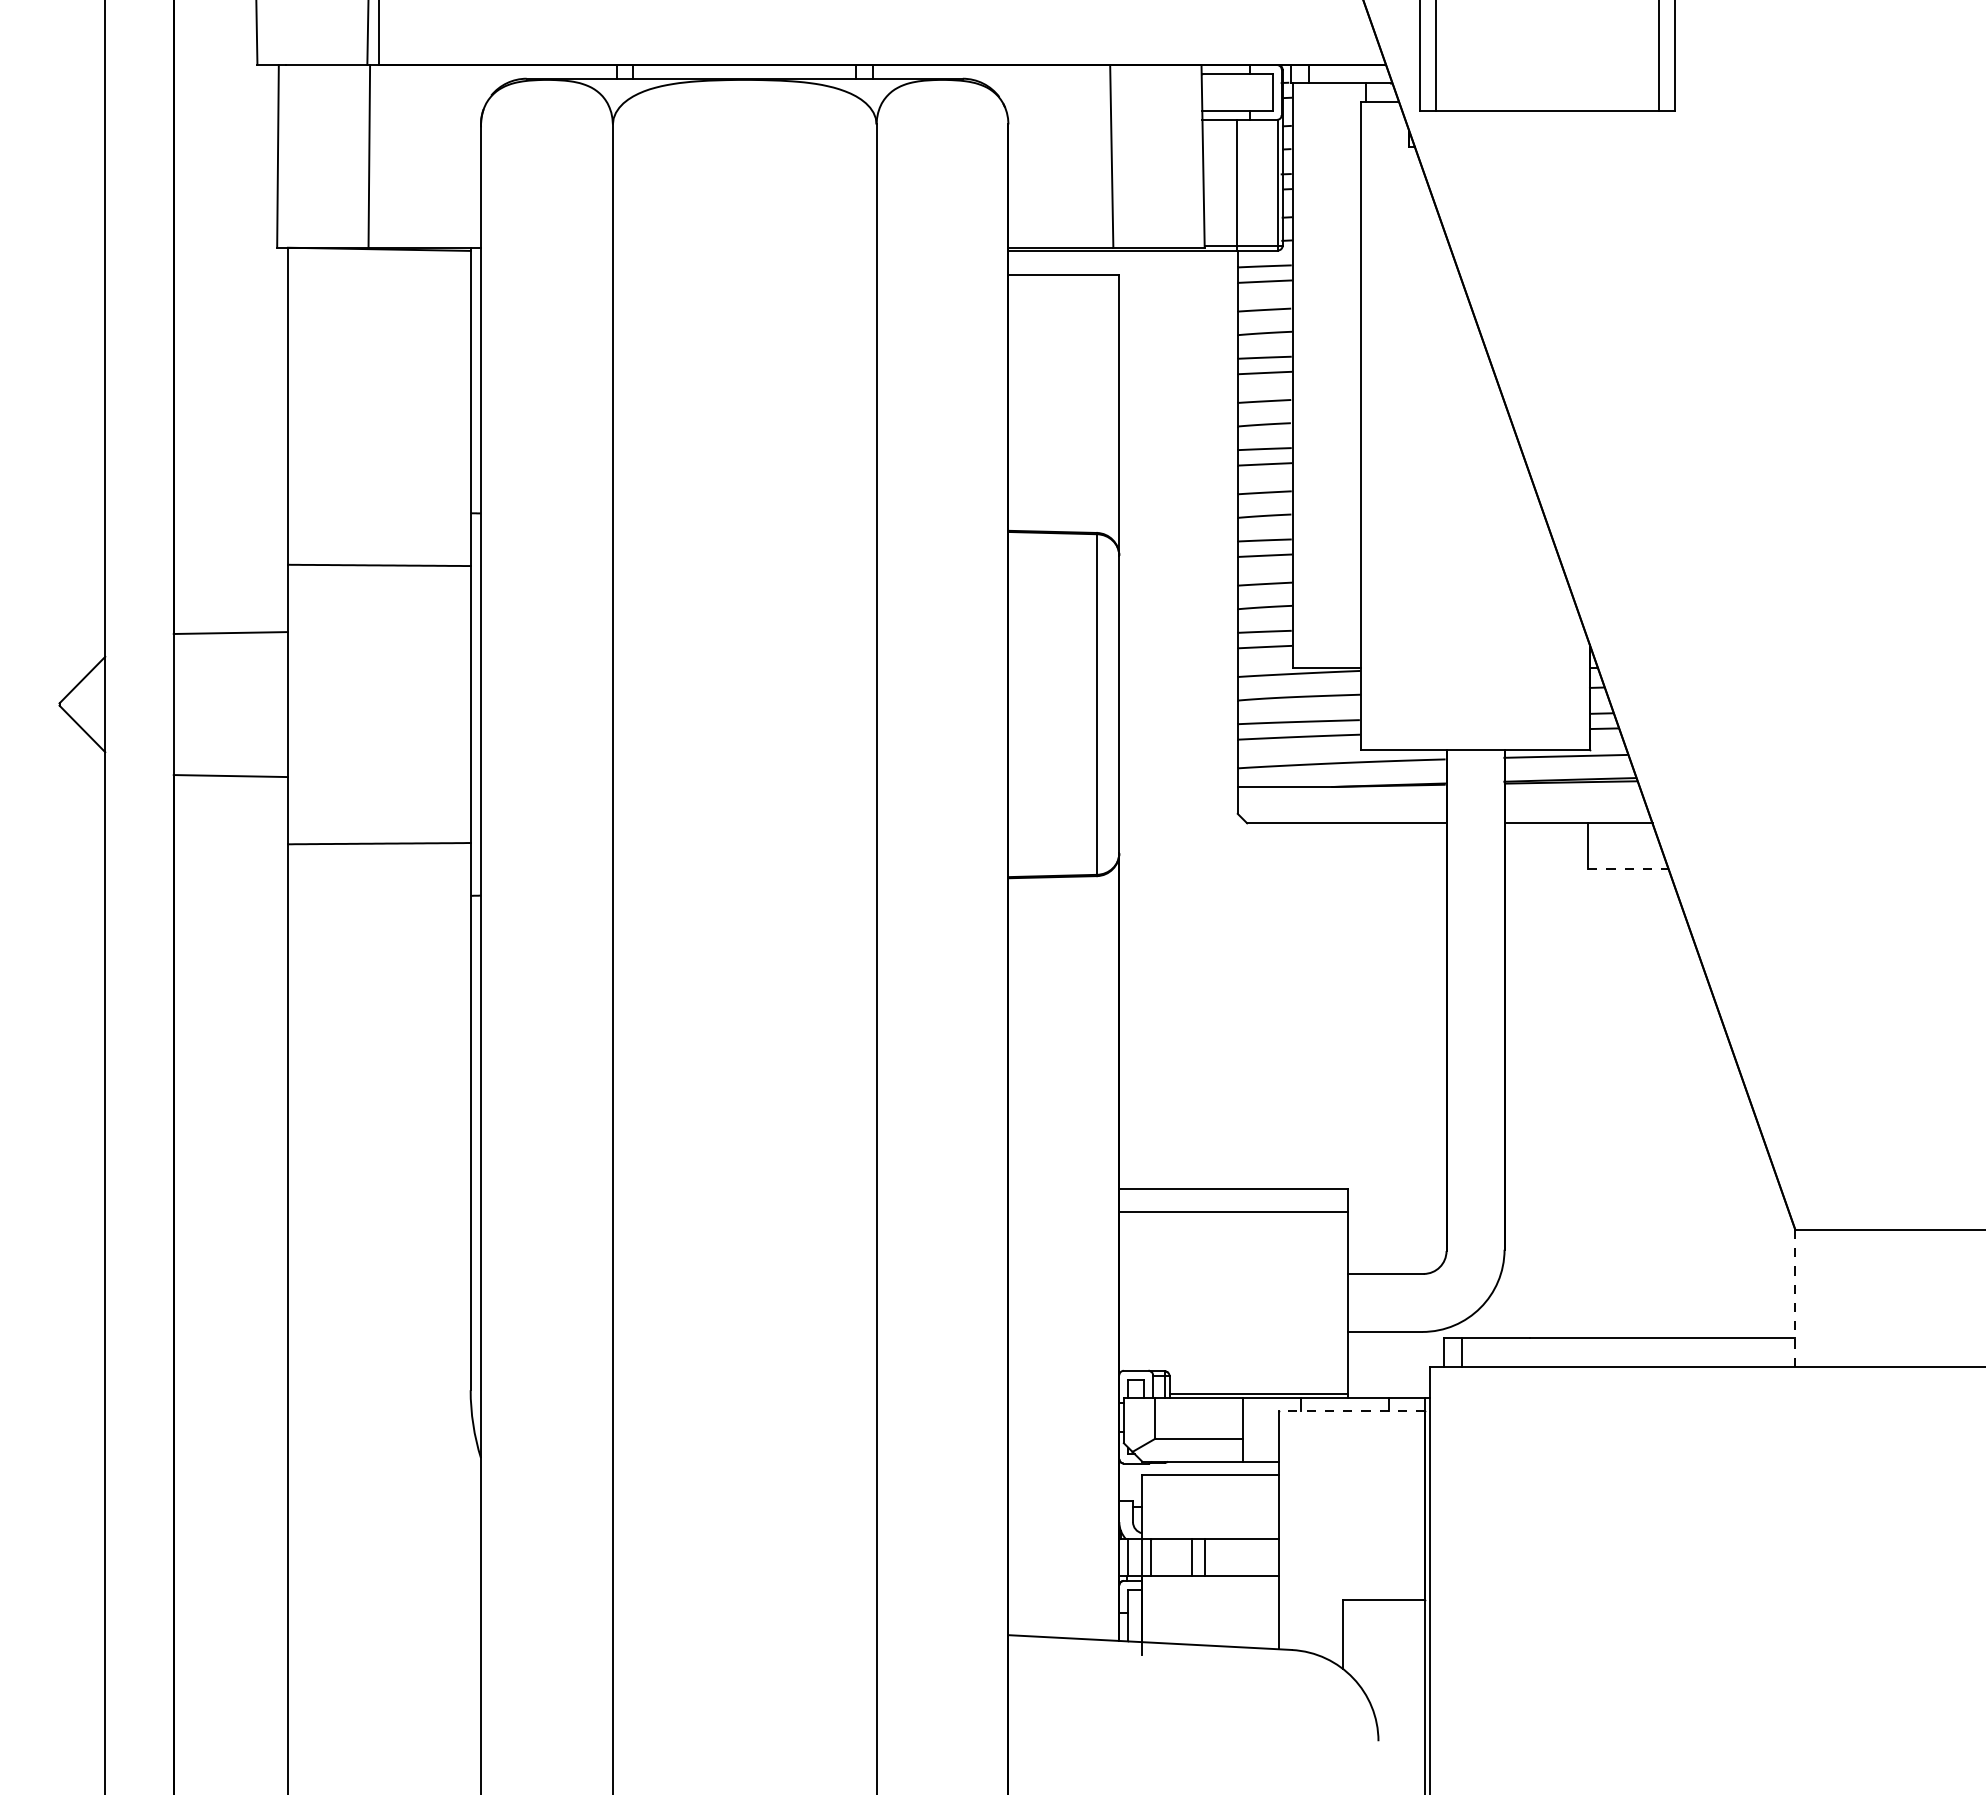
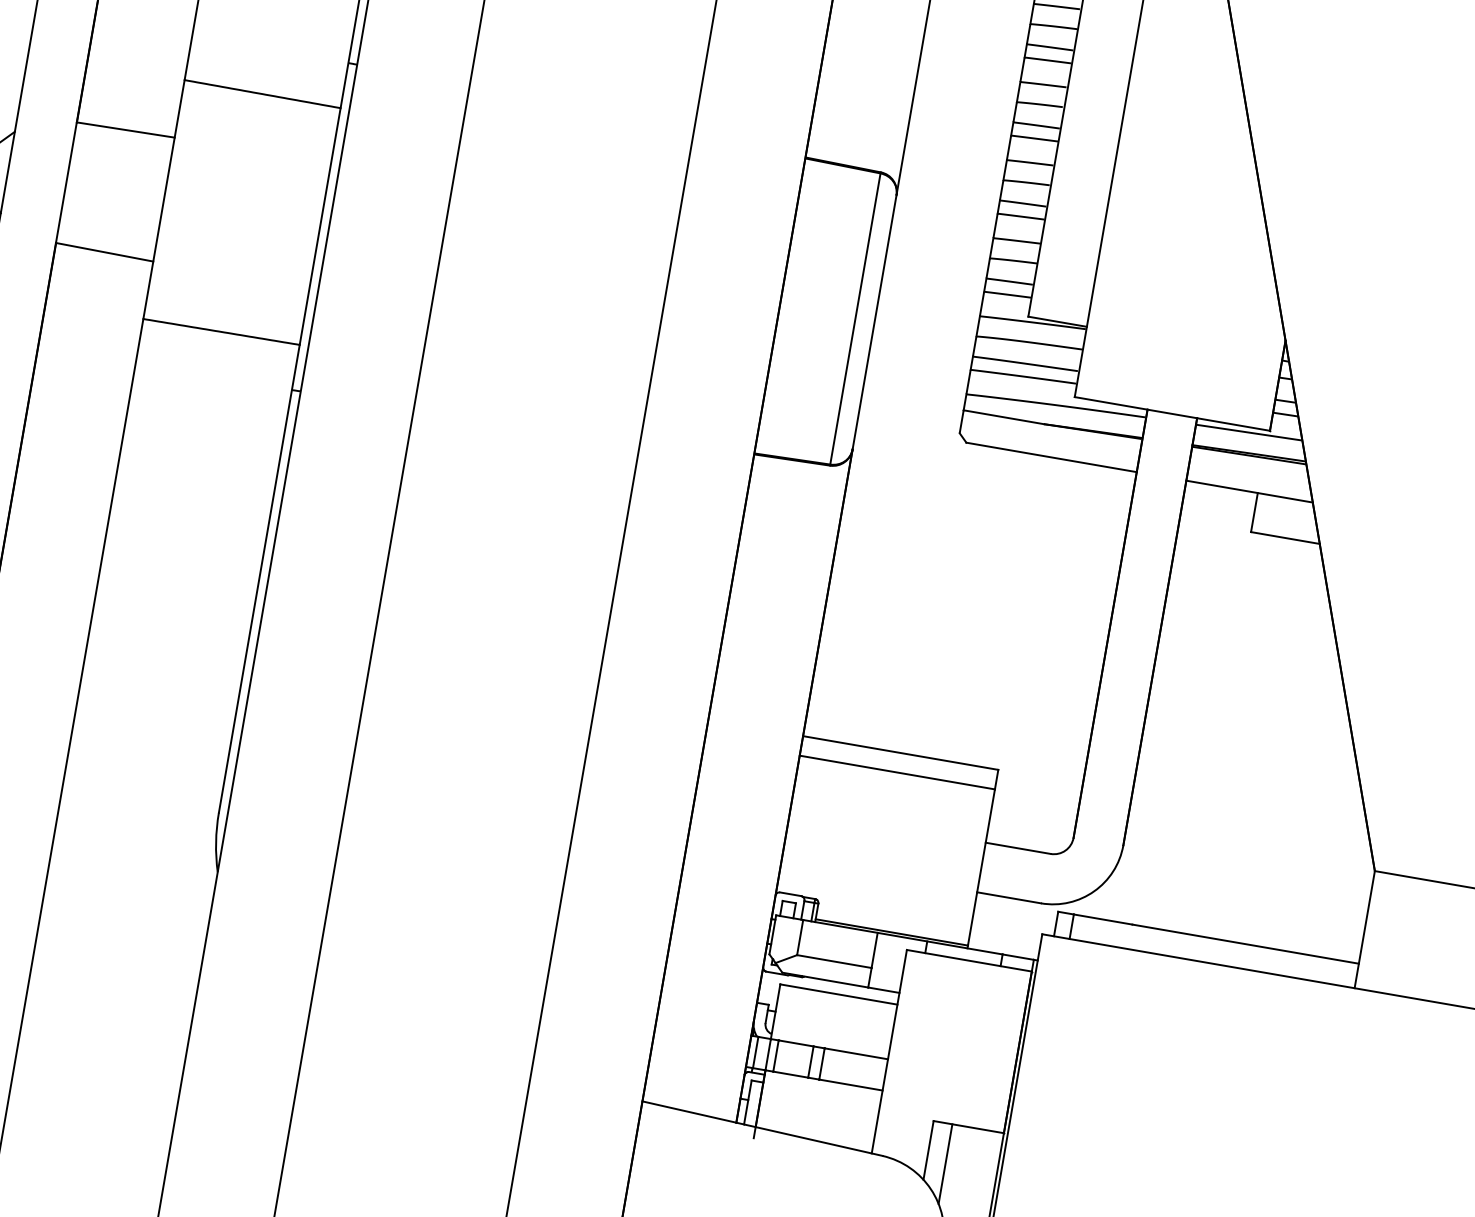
line: (1628, 868) -> (1285, 537), dashed -> solid
line: (1795, 1298) -> (1364, 929), dashed -> solid
line: (1351, 1411) -> (968, 960), dashed -> solid
line: (1365, 1646) -> (945, 1163), added

